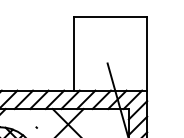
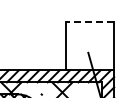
line: (109, 17) -> (89, 22), solid -> dashed

